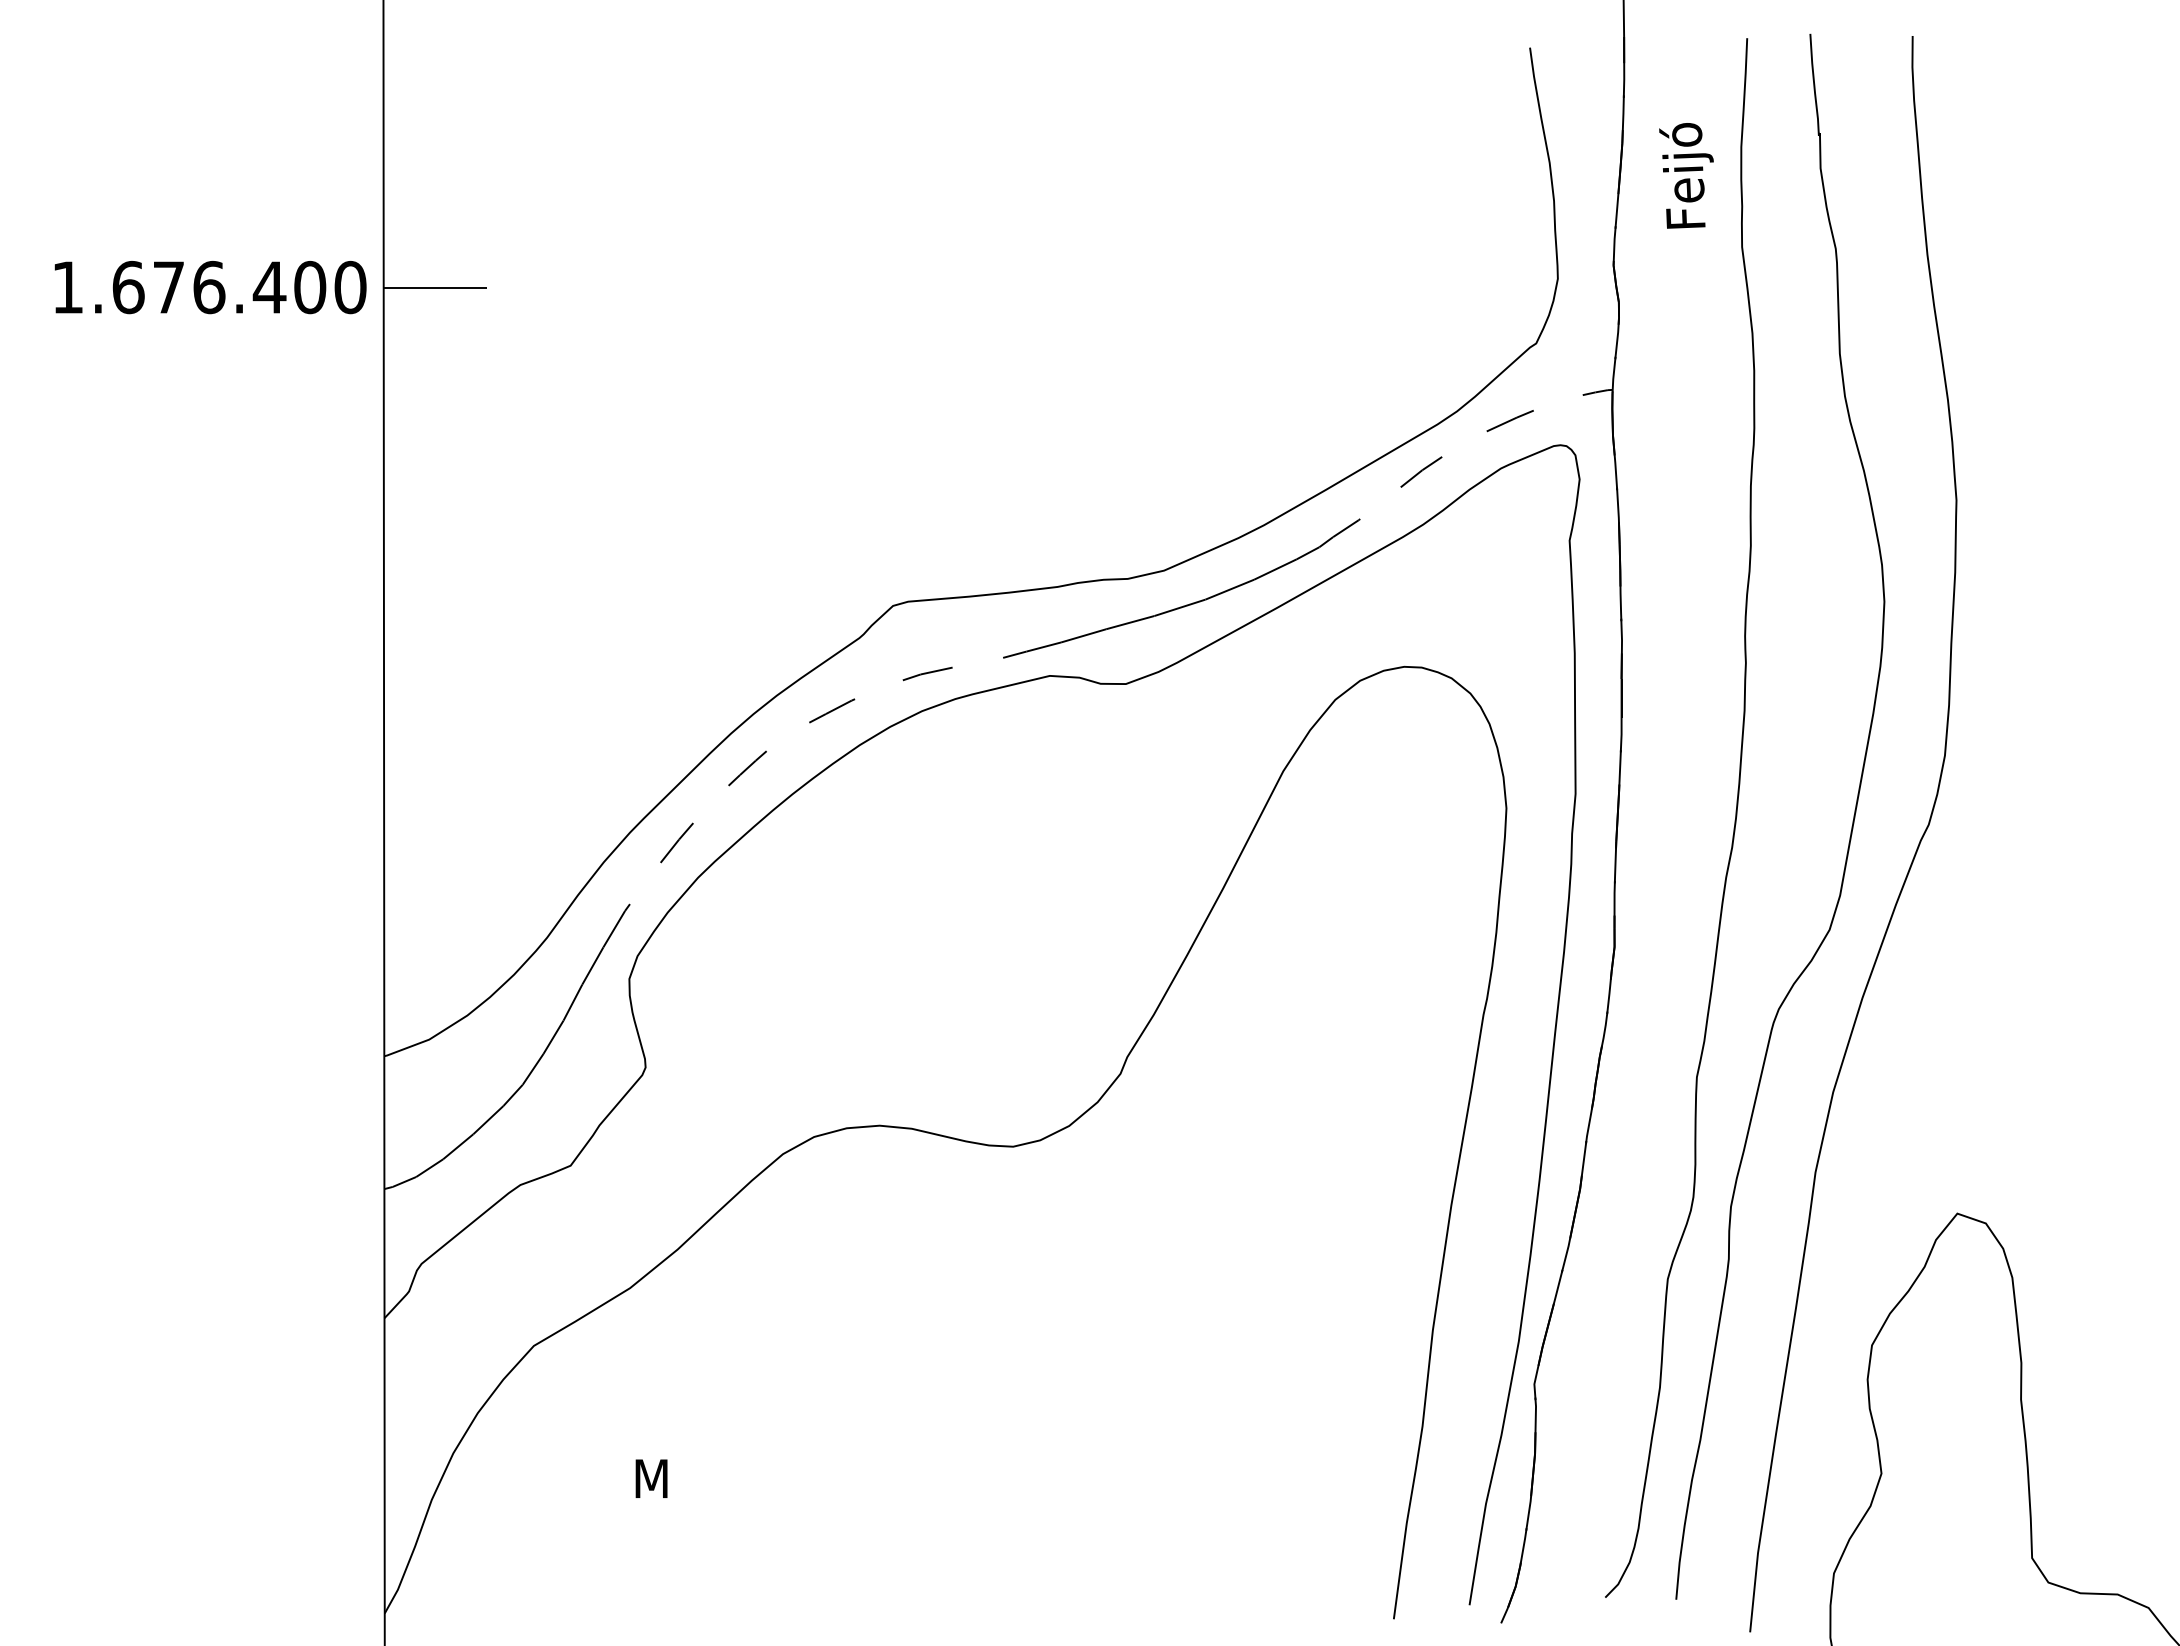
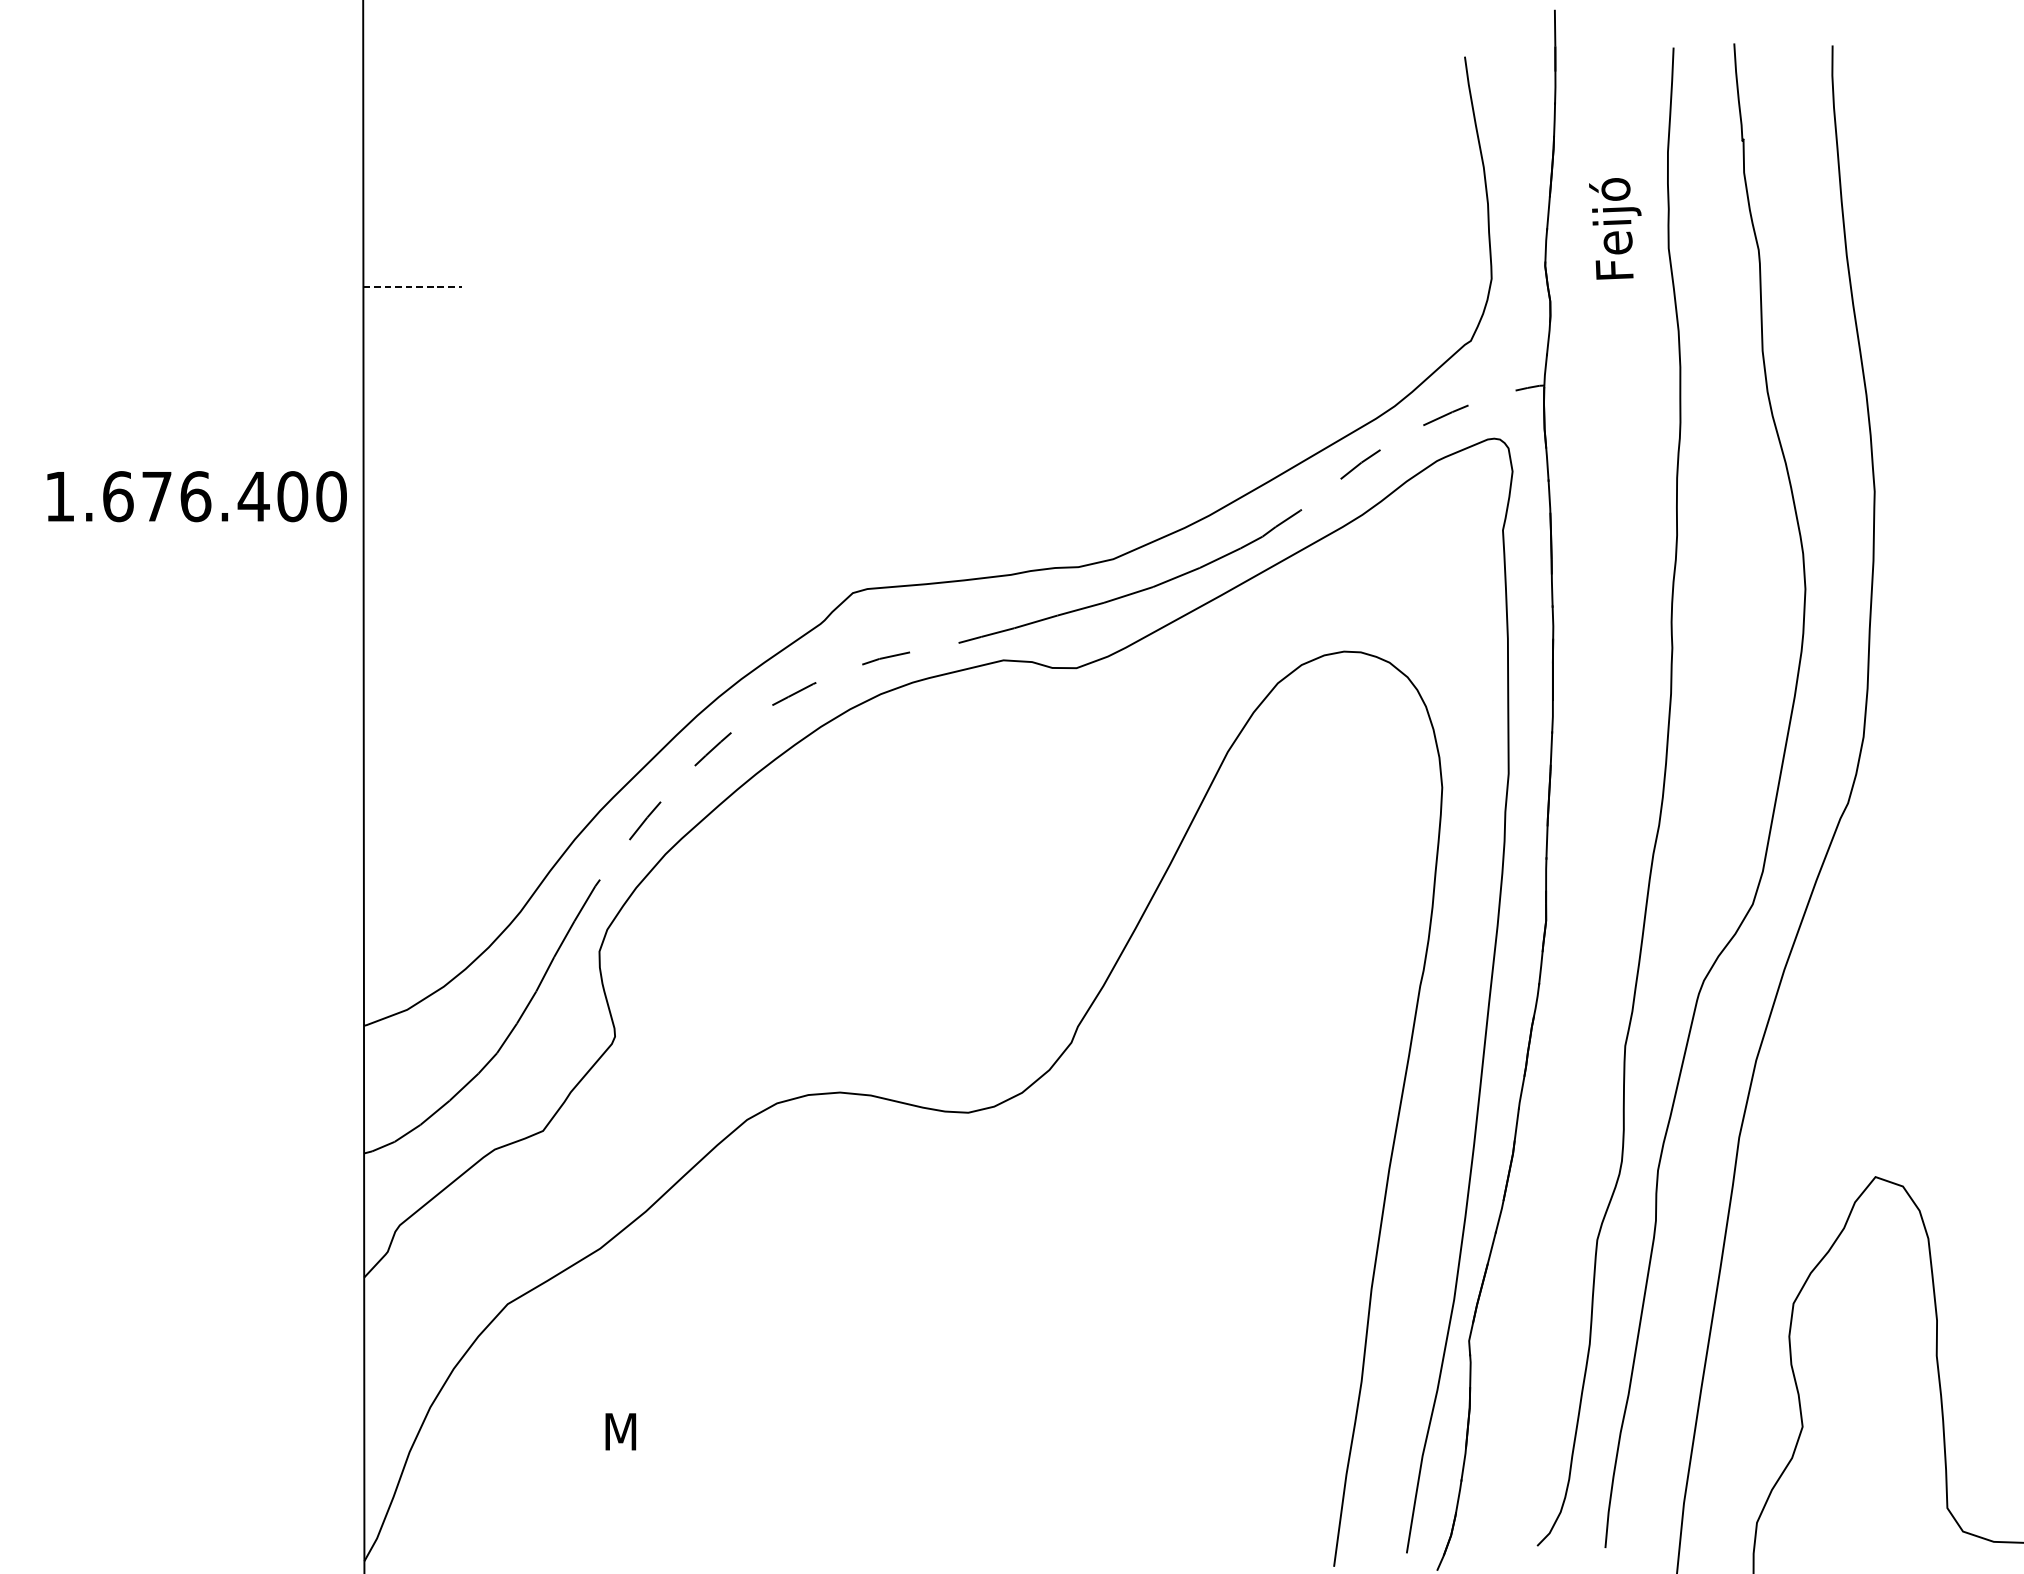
text: (1686, 175) -> (1615, 228), moved
text: (210, 287) -> (196, 496), moved
line: (435, 287) -> (413, 287), solid -> dashed

